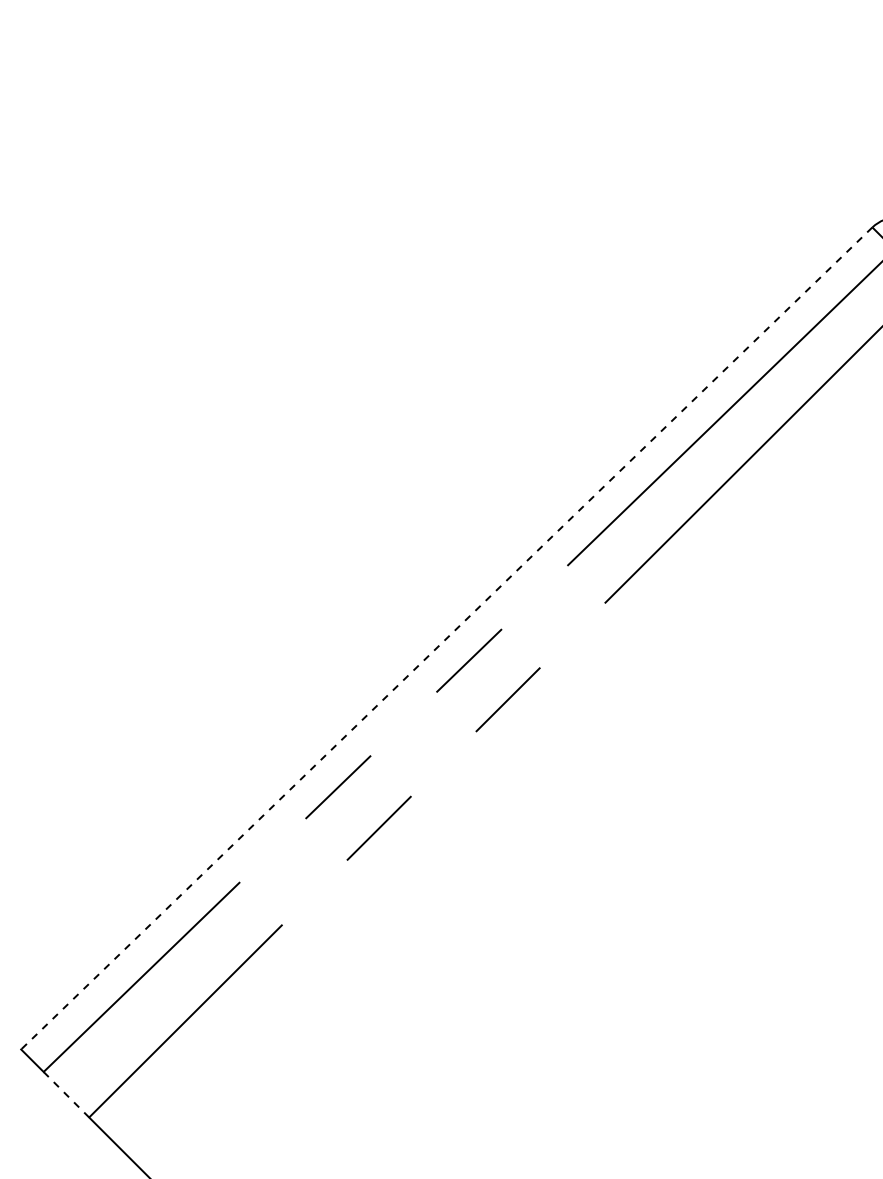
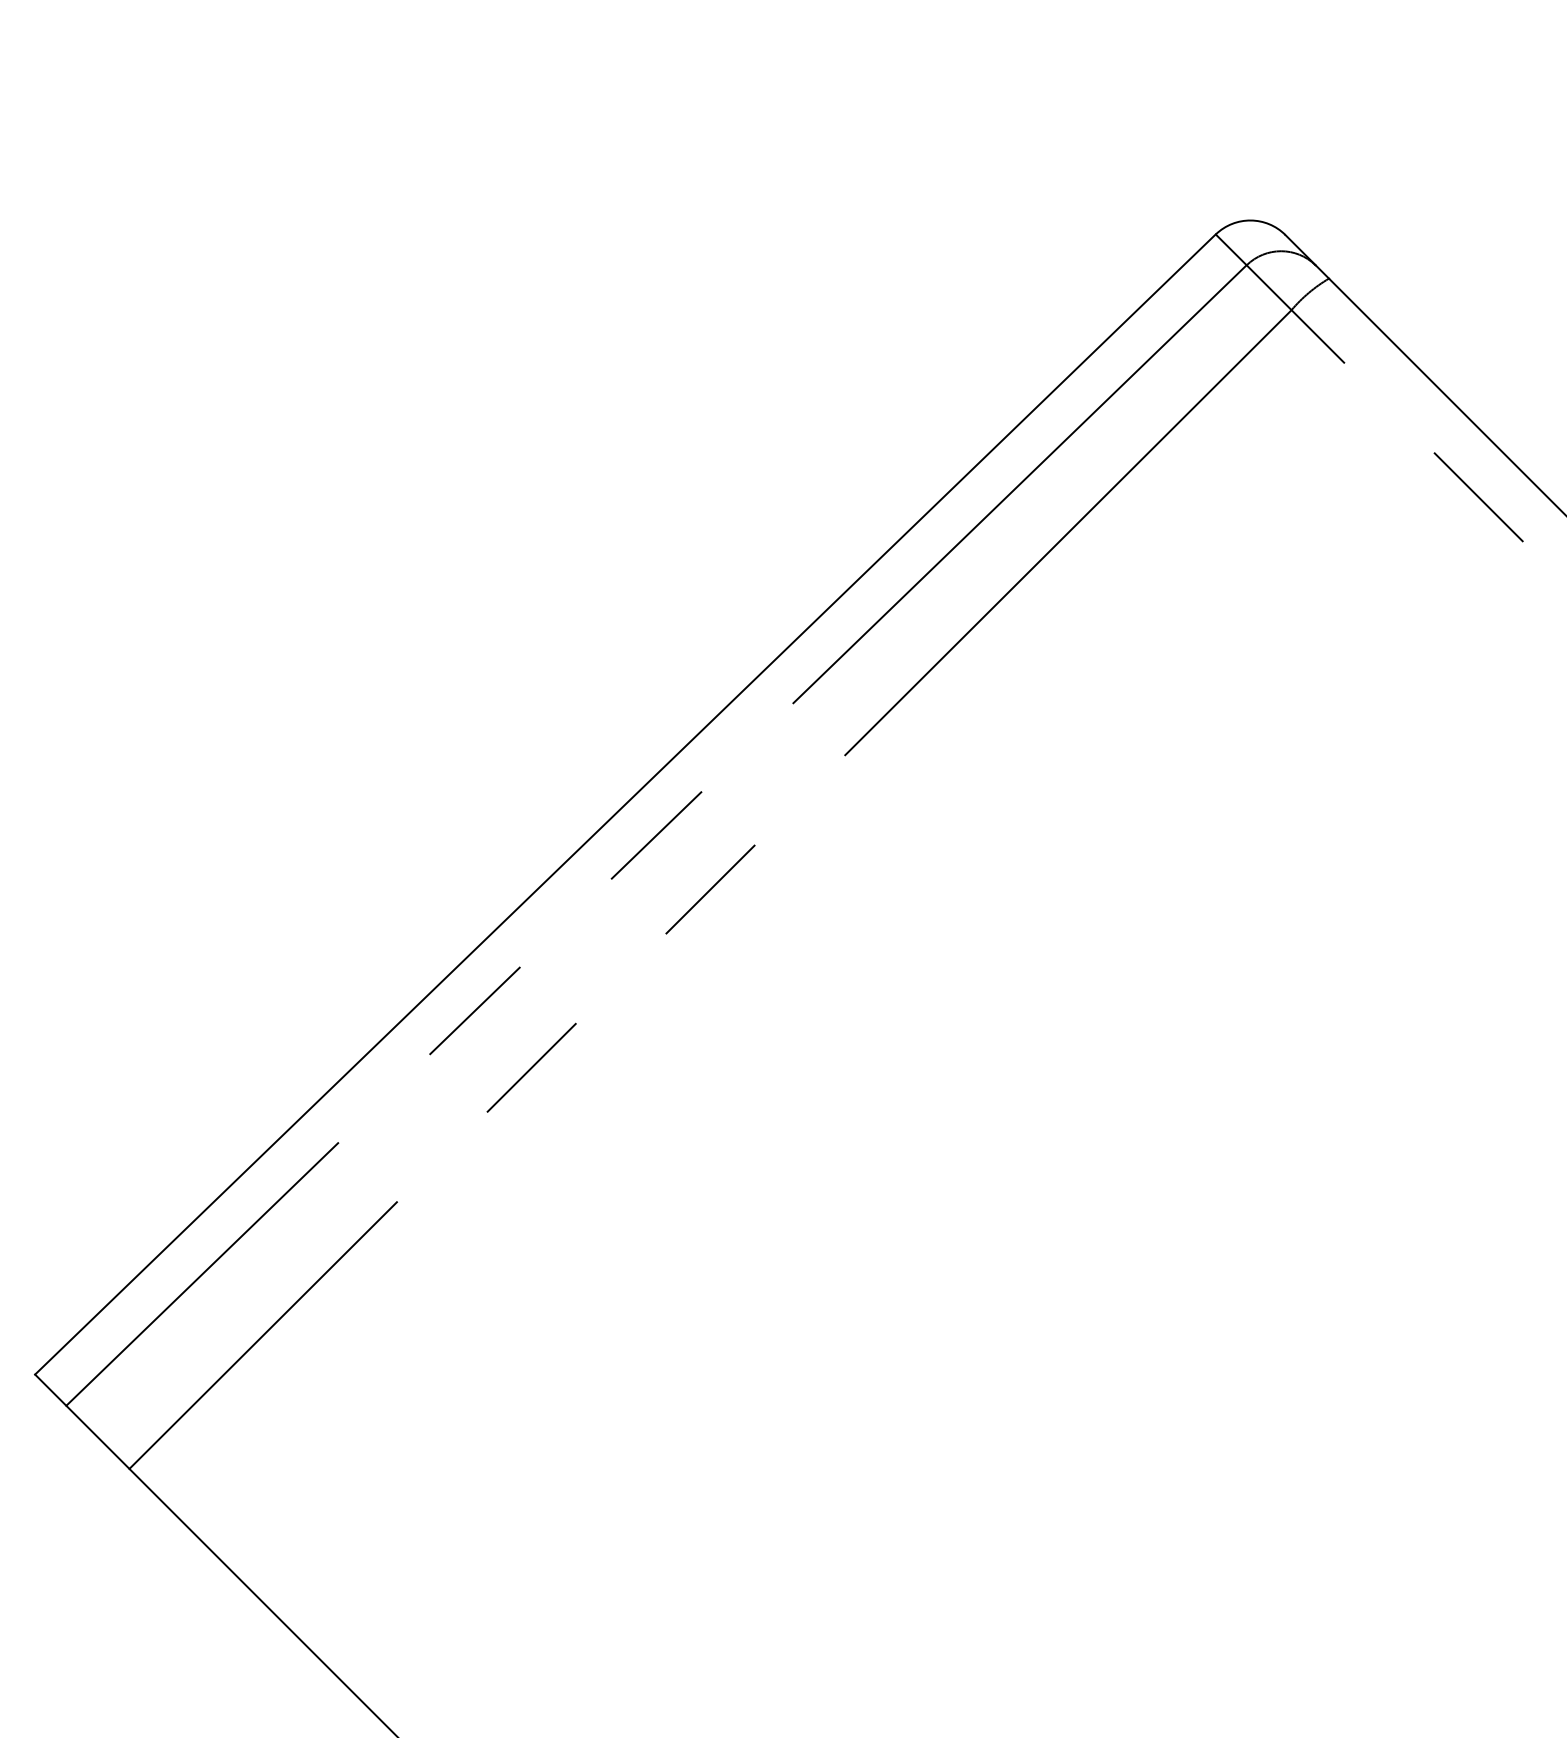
line: (446, 638) -> (625, 804), dashed -> solid
line: (66, 1094) -> (97, 1437), dashed -> solid

